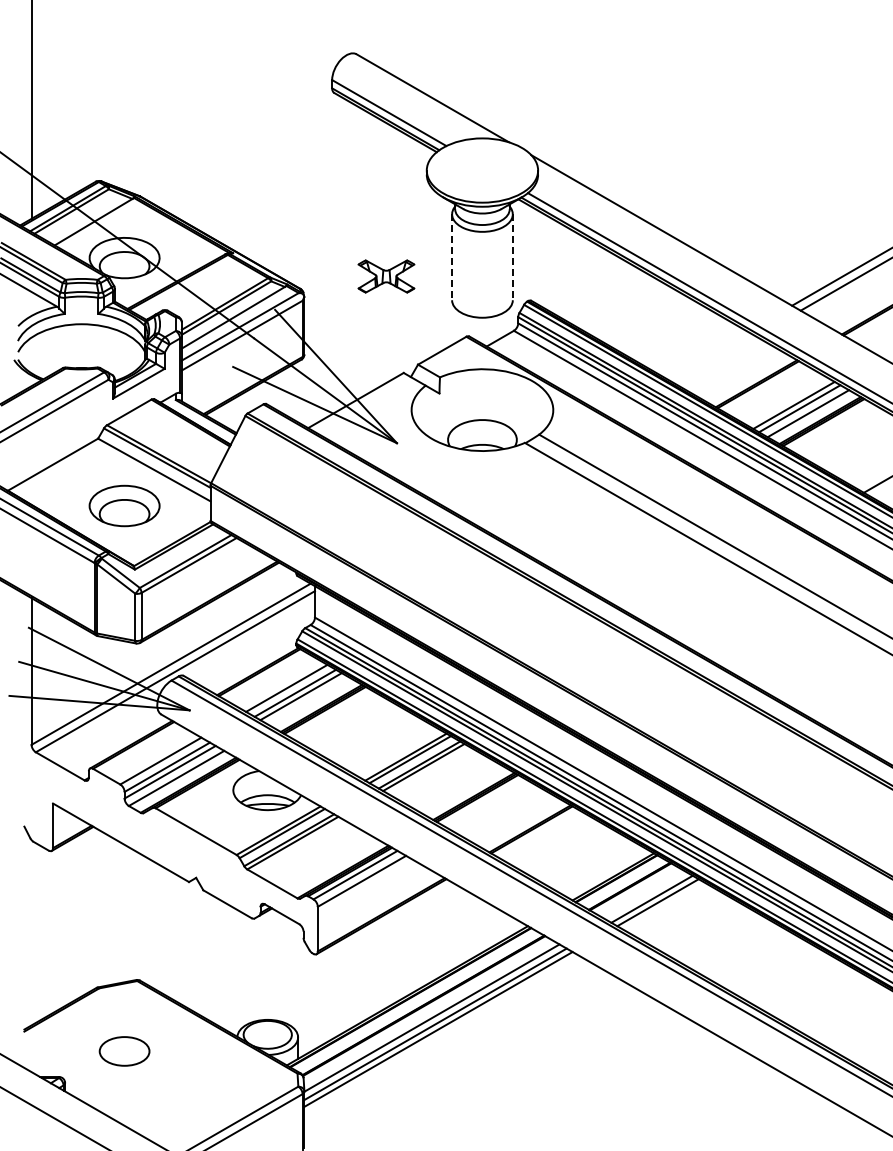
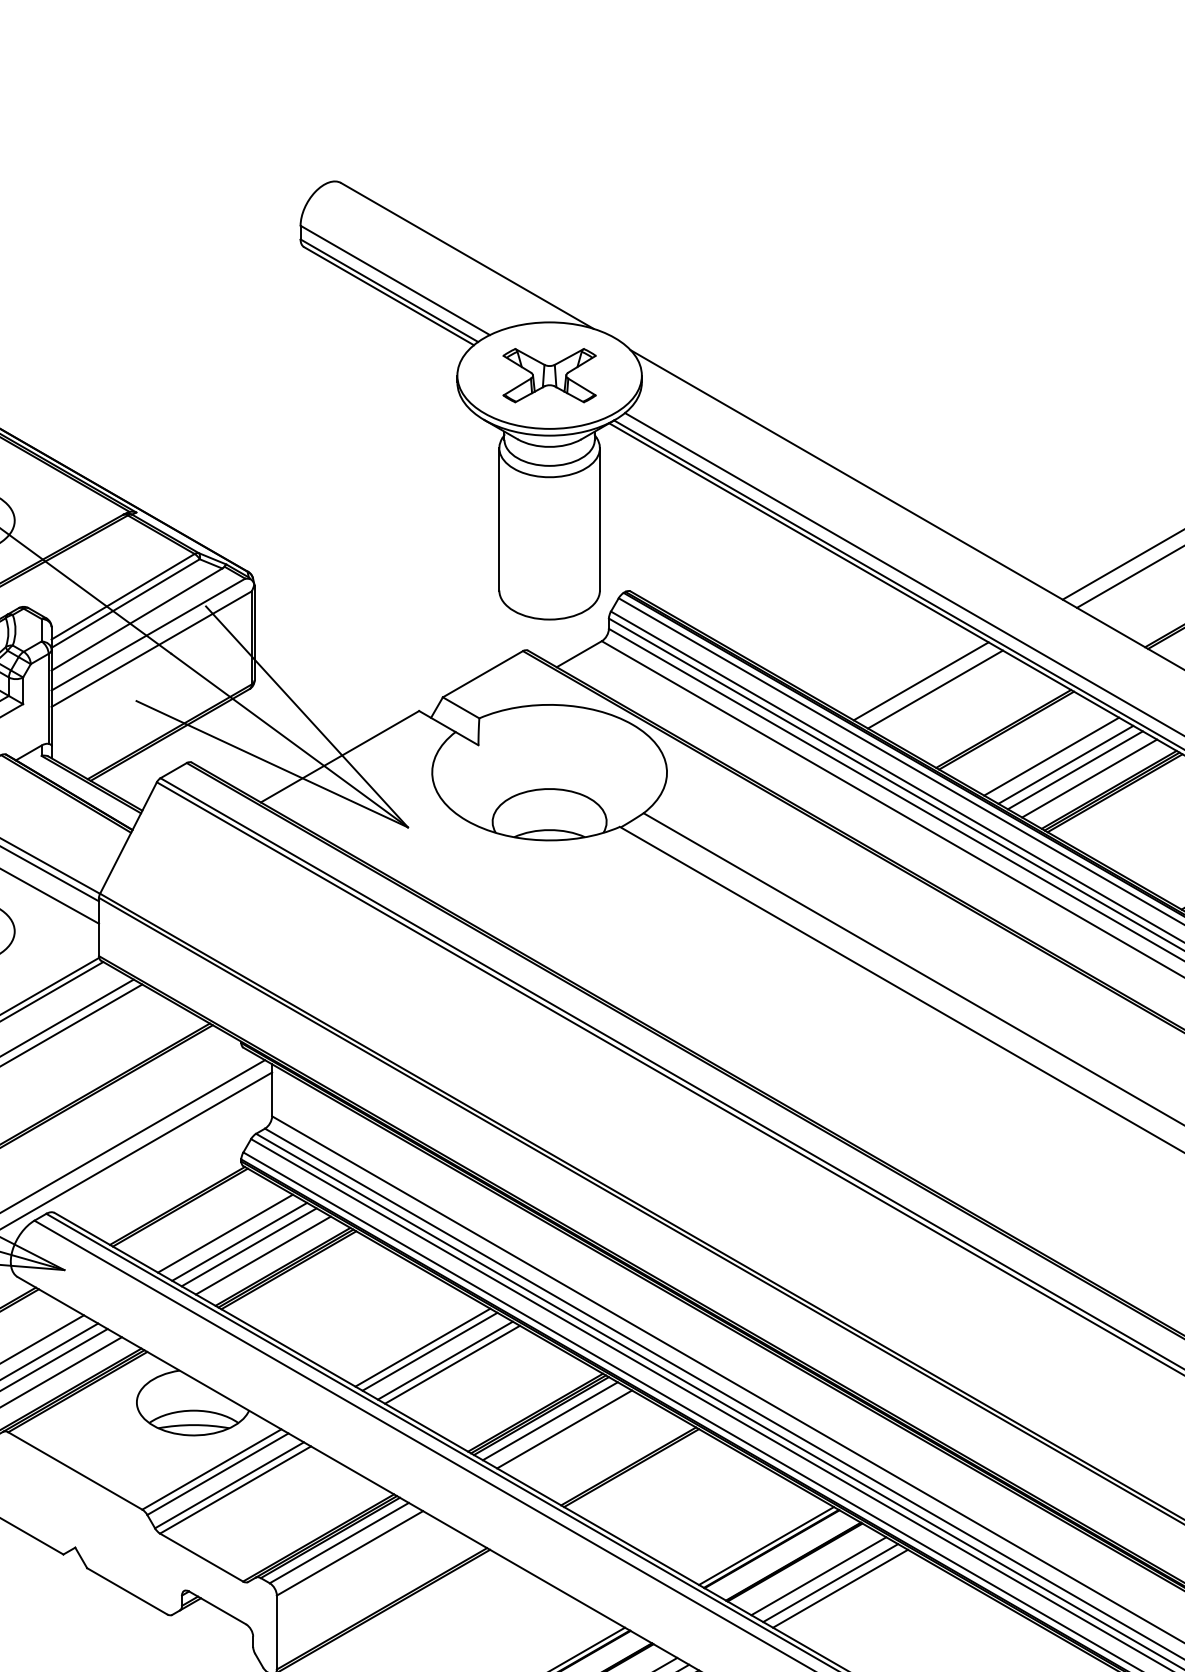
line: (452, 257) -> (499, 519), dashed -> solid
line: (512, 257) -> (599, 519), dashed -> solid
part: (386, 276) -> (549, 375), moved
line: (706, 354) -> (920, 680), added
line: (715, 359) -> (935, 688), added
line: (785, 400) -> (1051, 756), added
line: (309, 701) -> (263, 1255), added
line: (482, 801) -> (549, 1421), added
line: (491, 806) -> (564, 1429), added
line: (644, 894) -> (818, 1575), added

